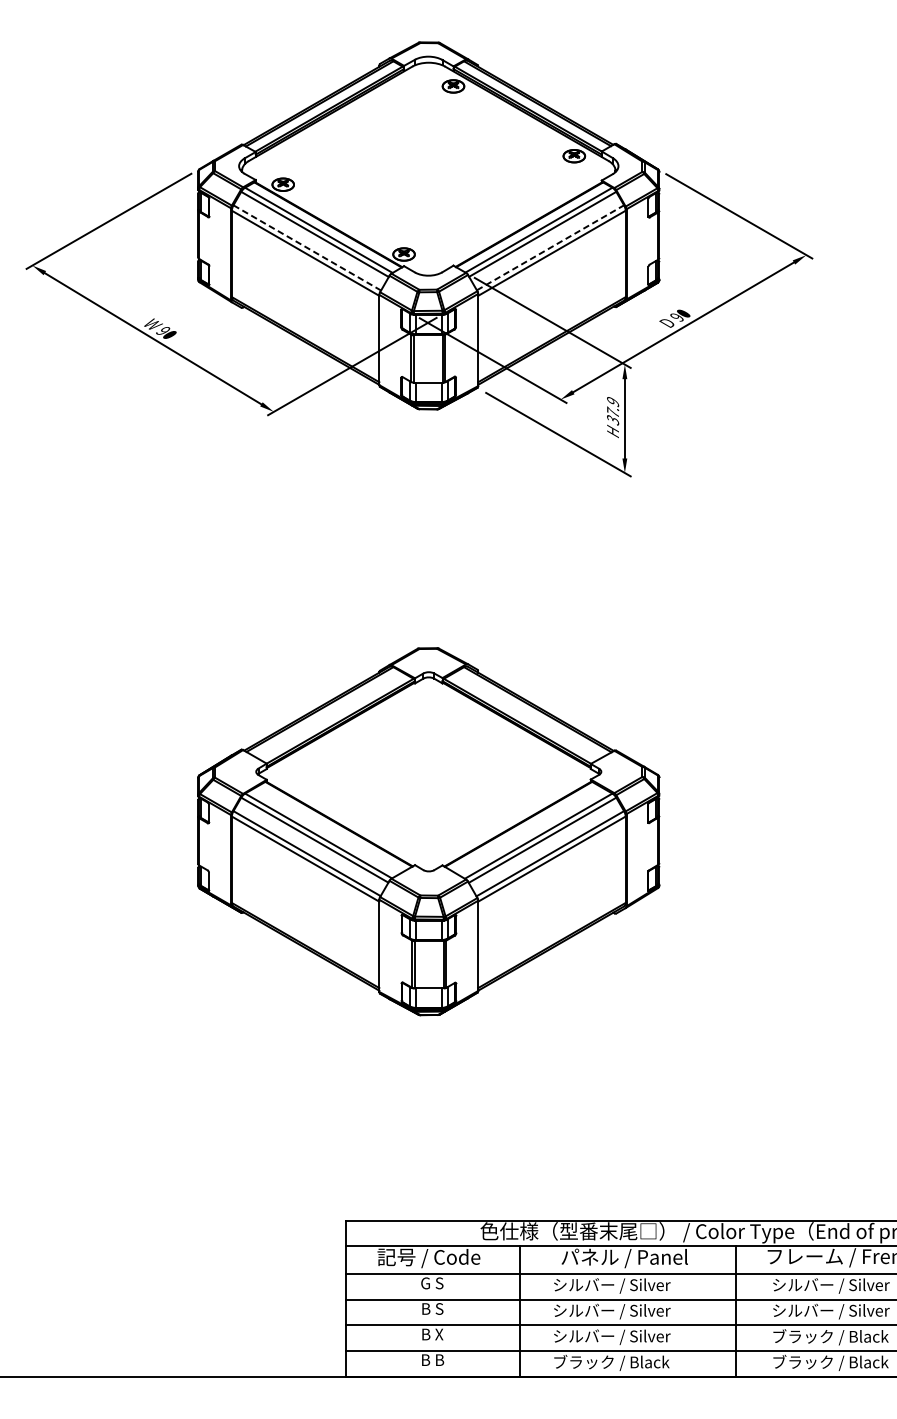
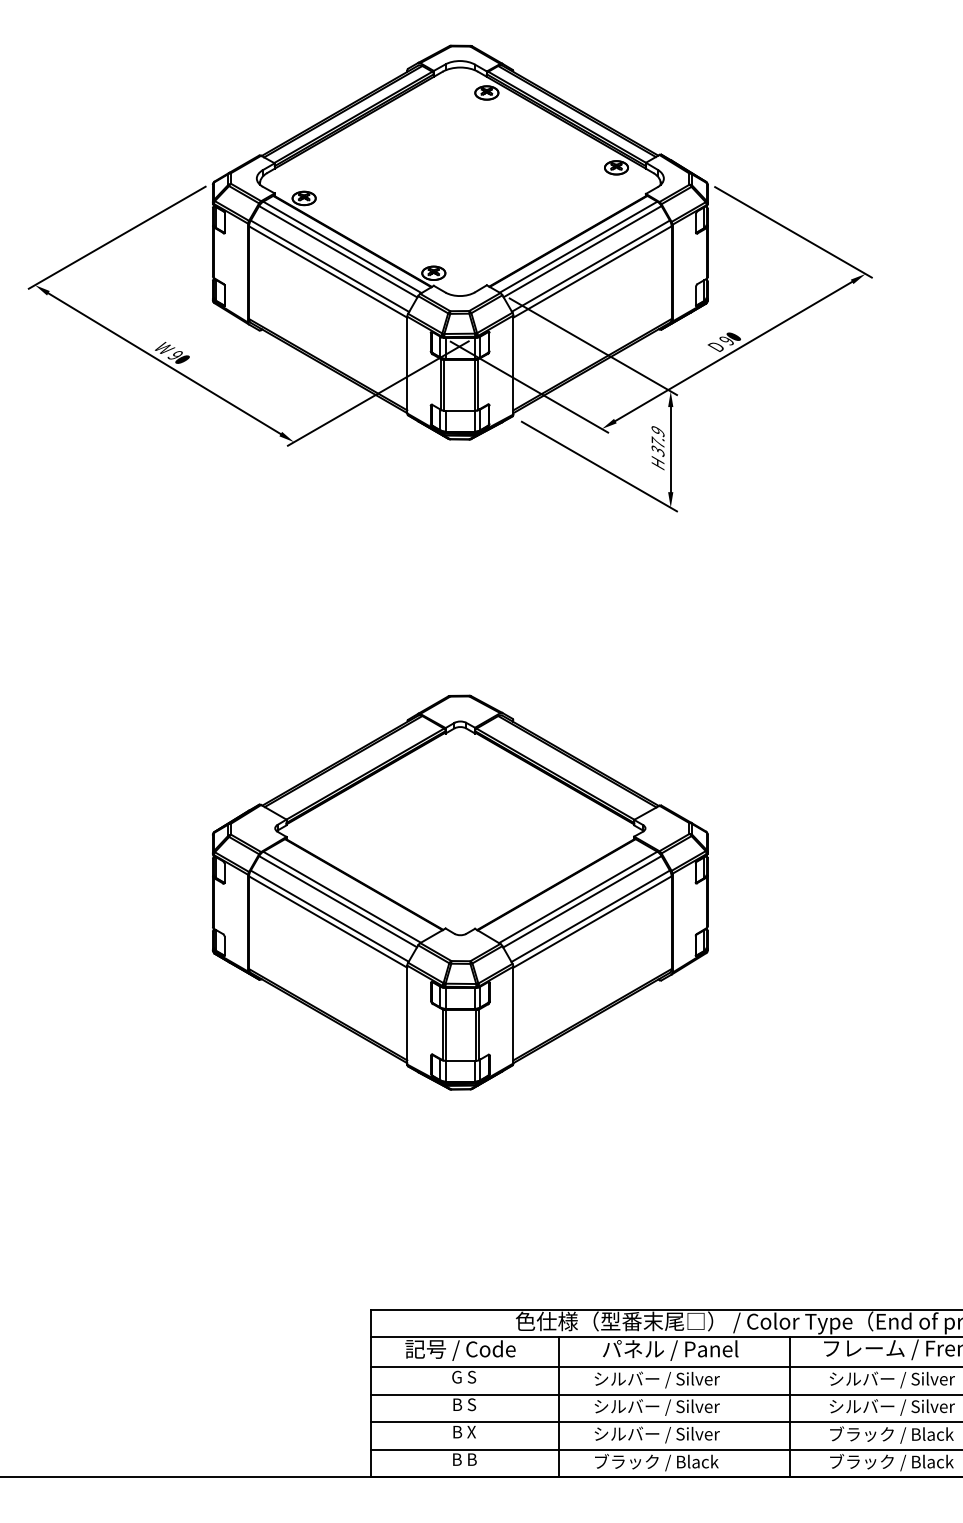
line: (551, 247) -> (591, 265), dashed -> solid
line: (307, 248) -> (330, 266), dashed -> solid

